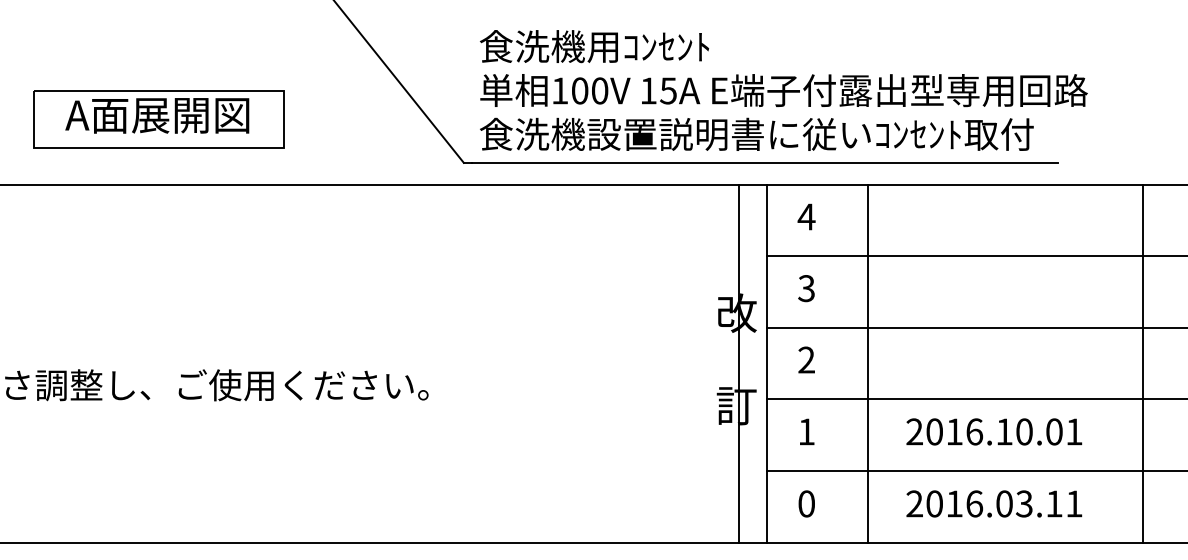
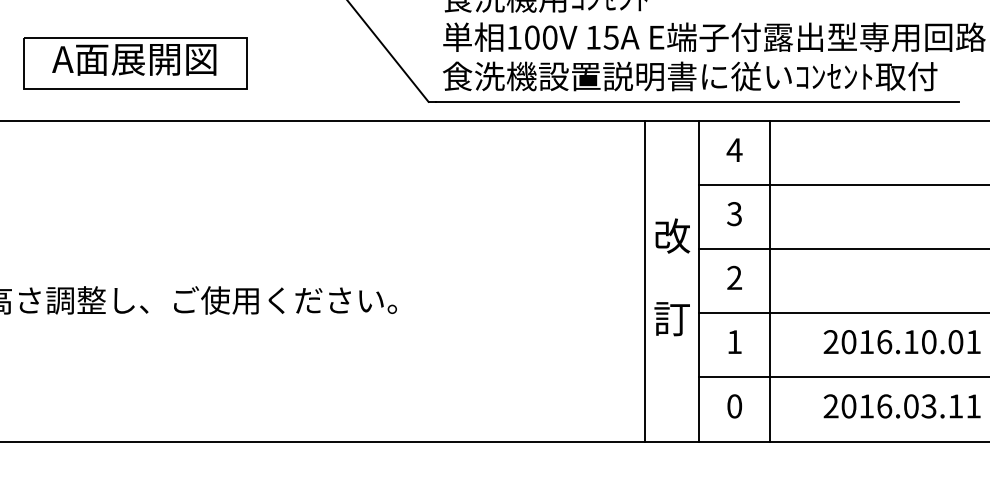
part: (158, 119) -> (135, 63), moved
line: (739, 363) -> (645, 281), moved
line: (867, 363) -> (770, 281), moved

